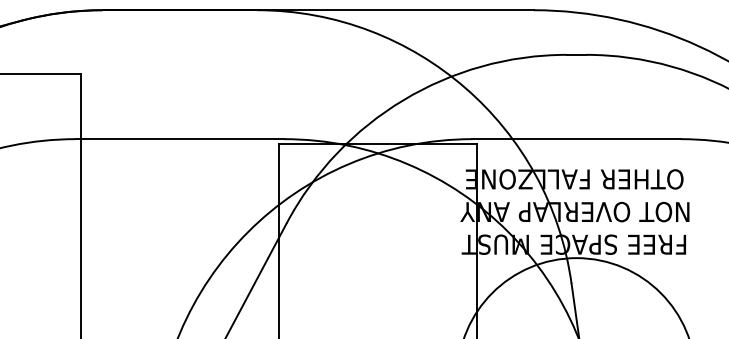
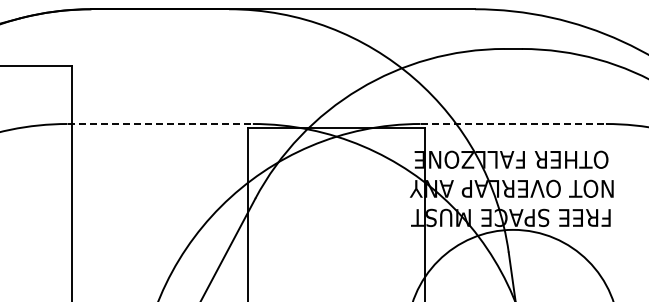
line: (180, 139) -> (160, 124), solid -> dashed
line: (576, 139) -> (513, 124), solid -> dashed

